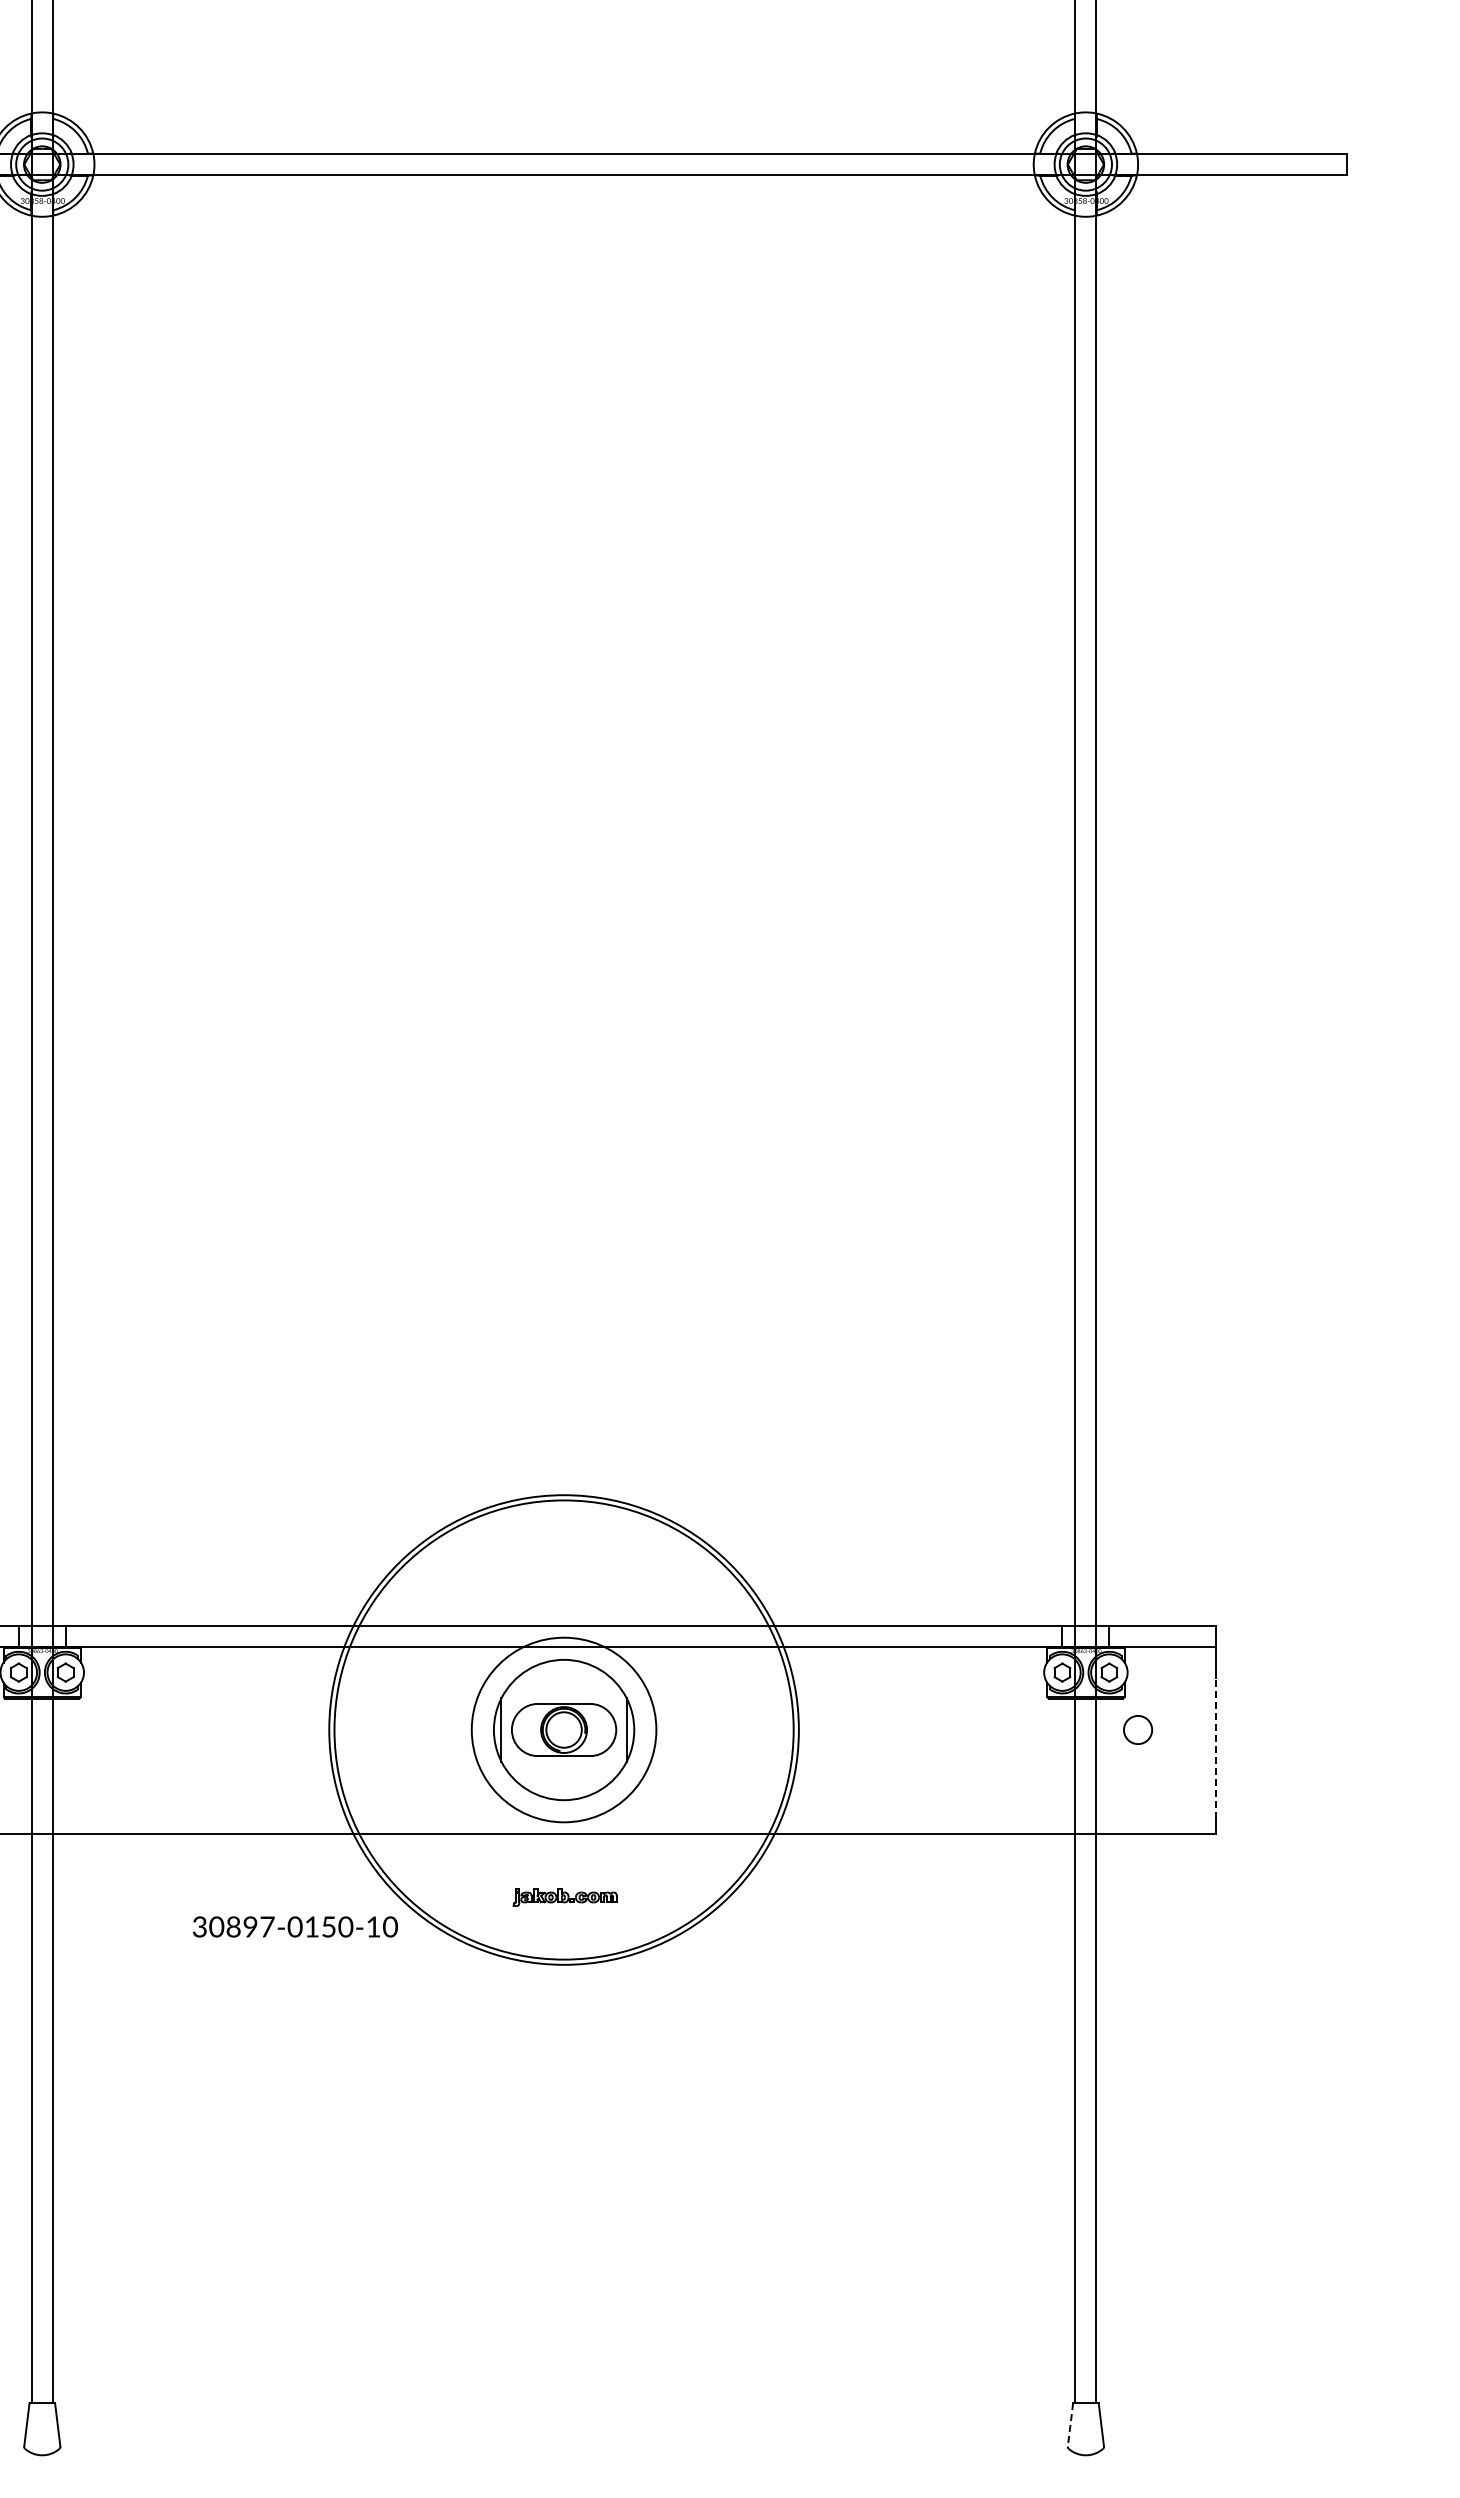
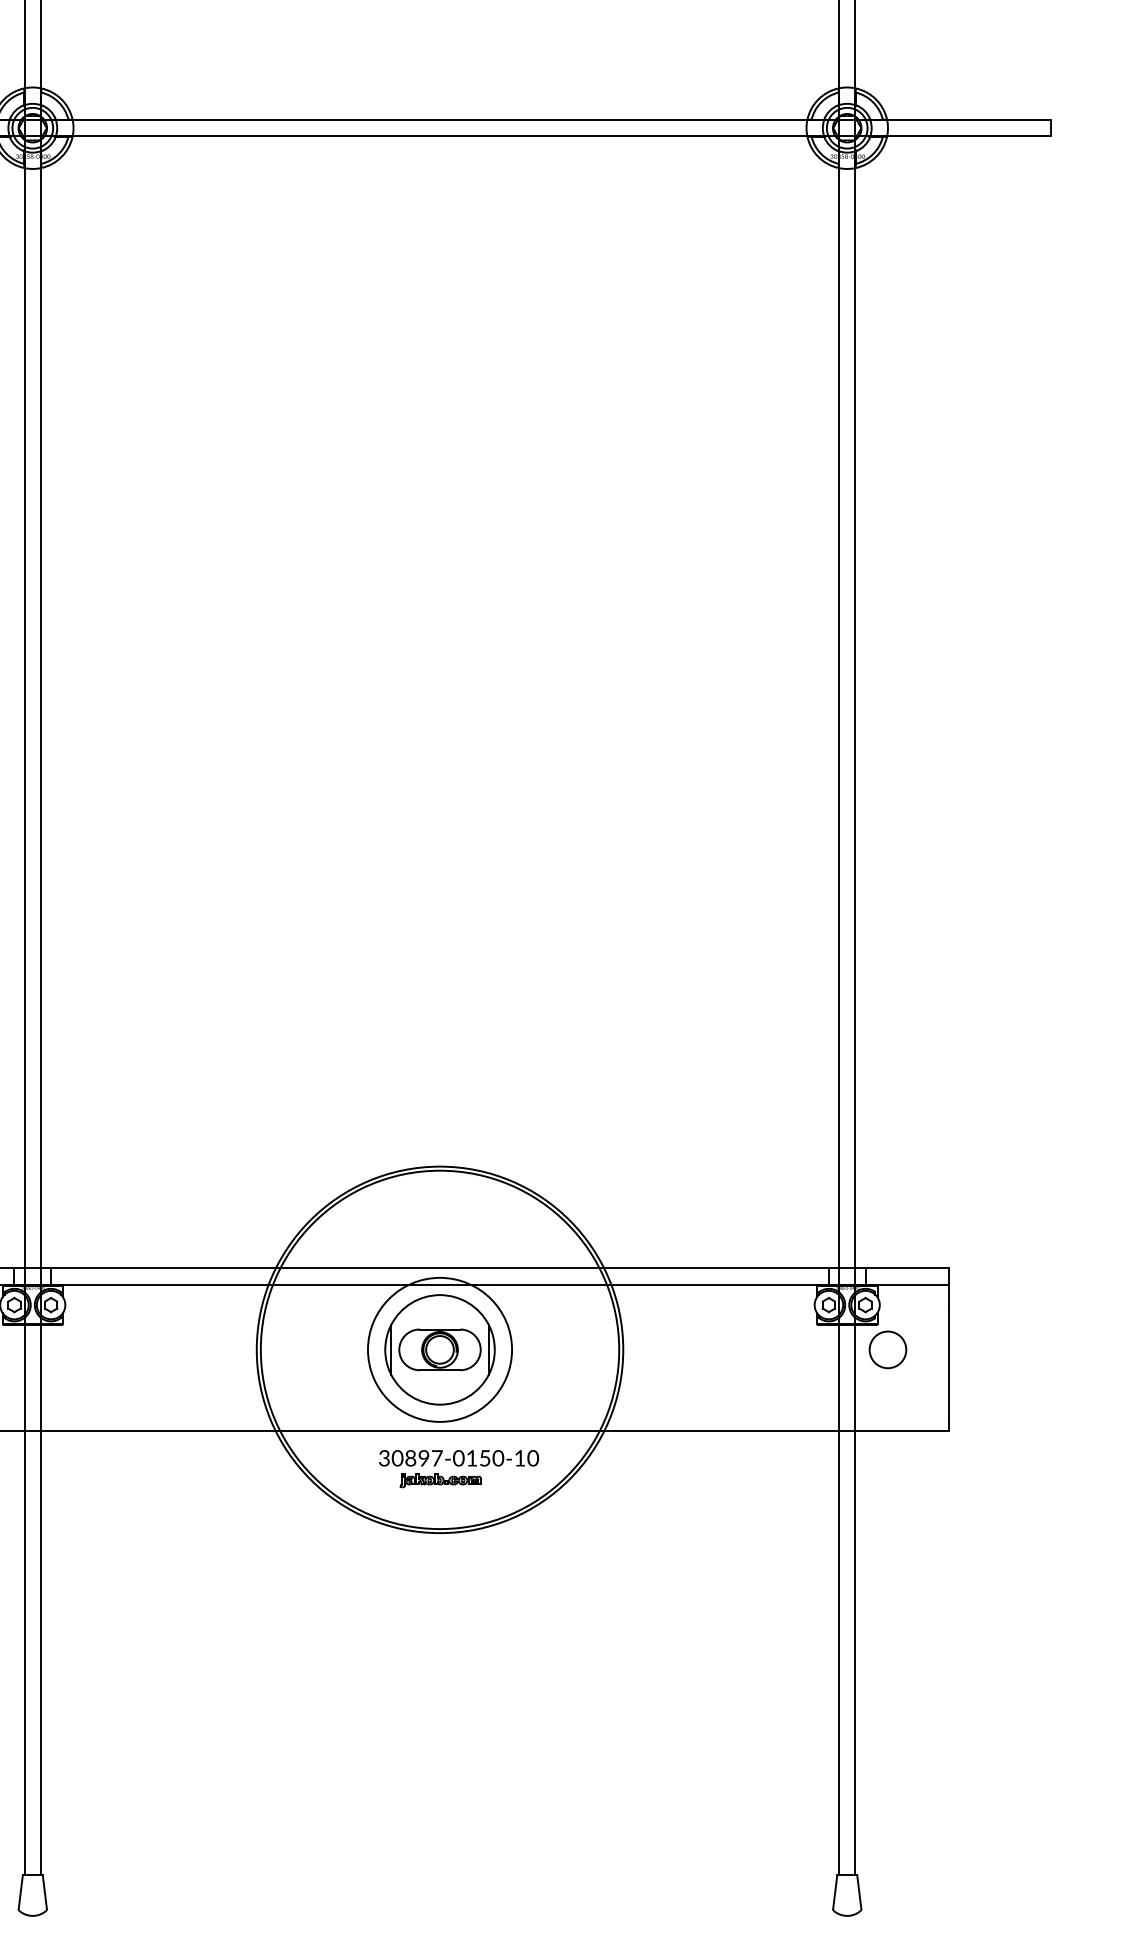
circle: (1137, 1729) -> (887, 1349), size x1.67
line: (1216, 1747) -> (949, 1363), dashed -> solid
text: (294, 1926) -> (458, 1457), moved
line: (1070, 2424) -> (835, 1891), dashed -> solid

